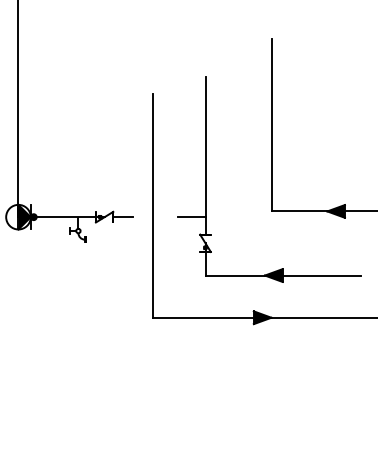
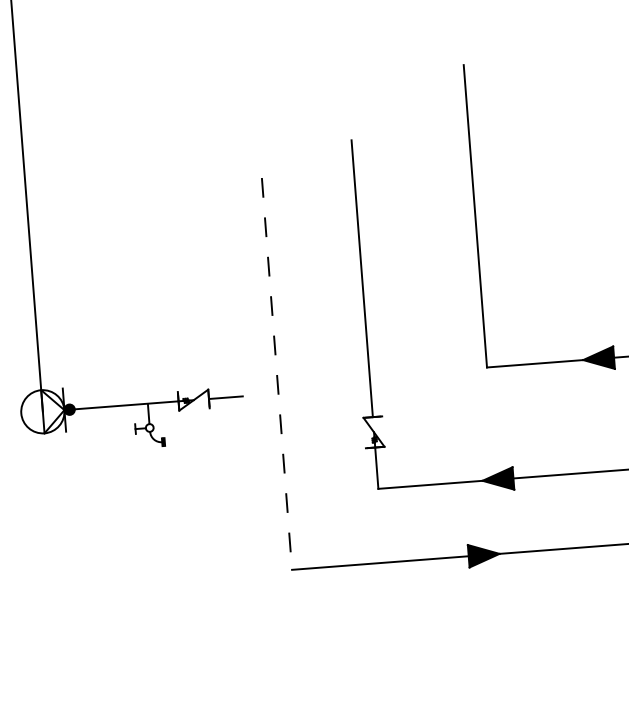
line: (152, 205) -> (276, 373), solid -> dashed
fill: (24, 216) -> (53, 409), removed
line: (191, 217) -> (346, 389), removed

